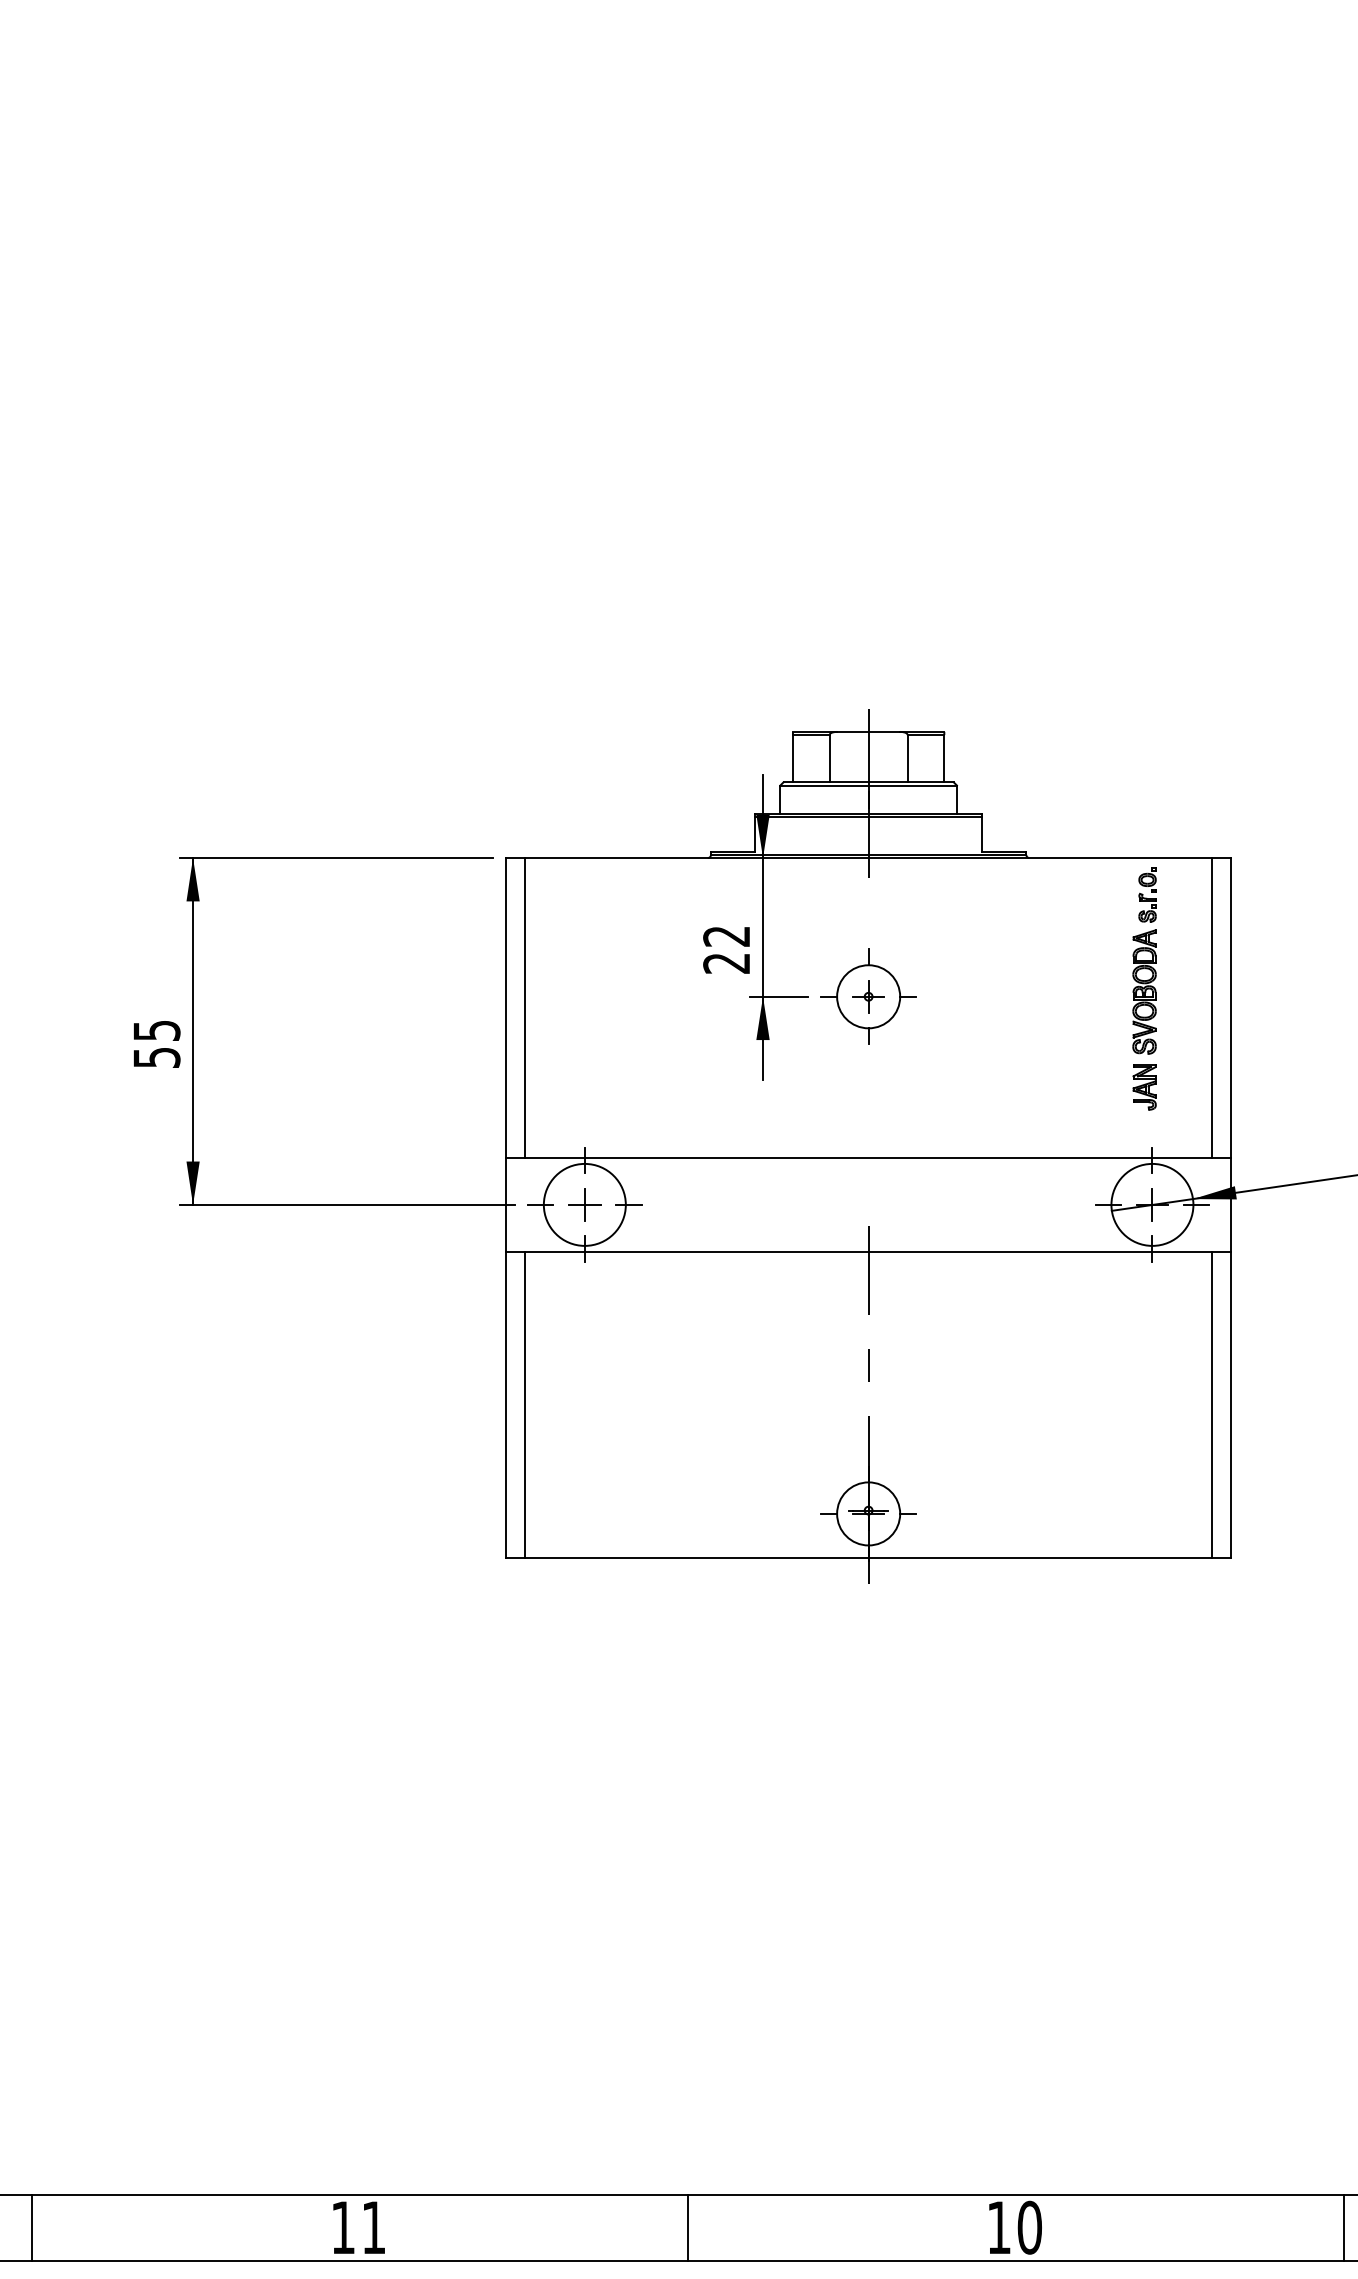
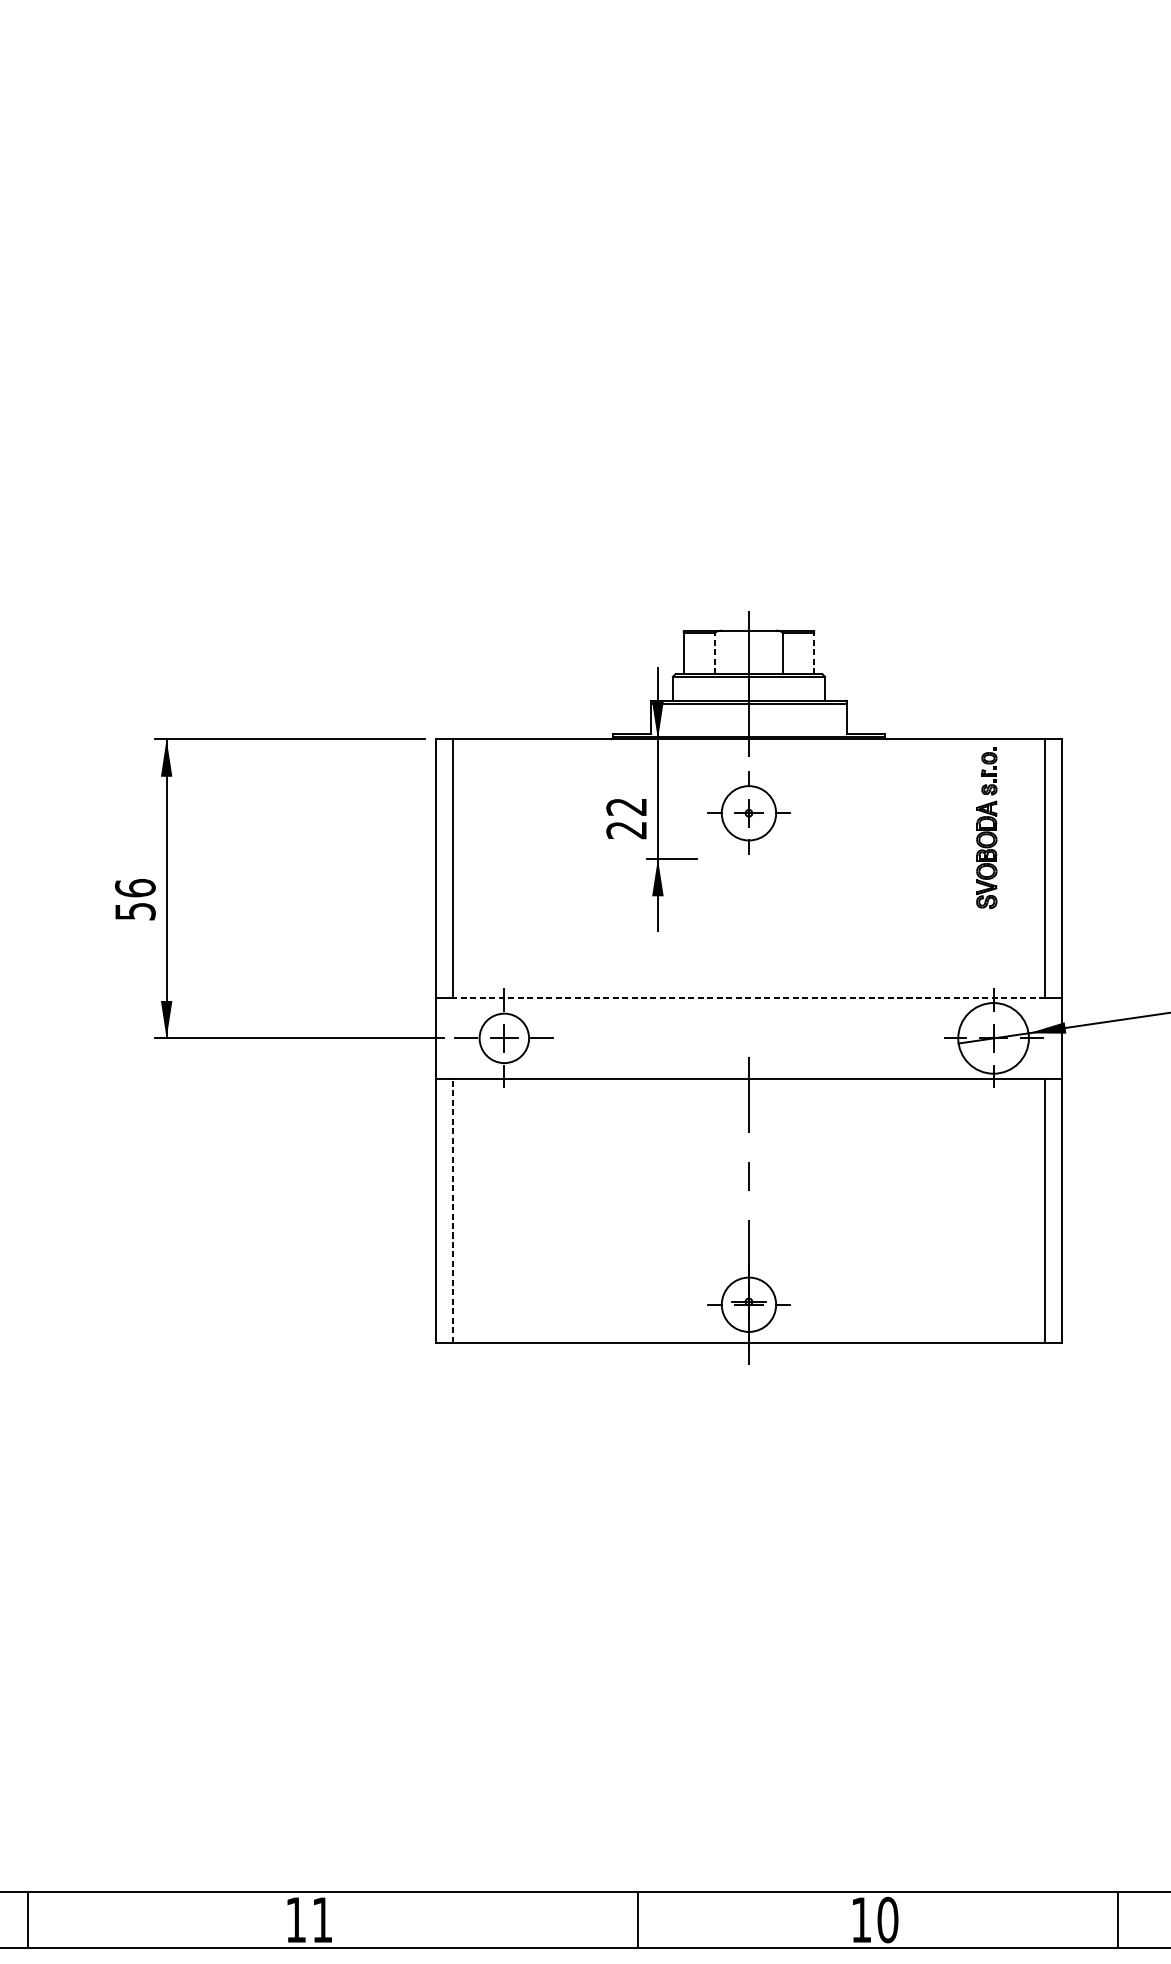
line: (829, 758) -> (715, 653), solid -> dashed
line: (944, 758) -> (814, 653), solid -> dashed
part: (868, 996) -> (748, 813), moved
text: (156, 1030) -> (135, 888), 55 -> 56
part: (1144, 1087) -> (986, 937), removed
line: (868, 1157) -> (748, 997), solid -> dashed
circle: (584, 1204) -> (504, 1038), size x0.7
line: (524, 1405) -> (452, 1211), solid -> dashed
line: (687, 2227) -> (637, 1919), moved
line: (1343, 2227) -> (1117, 1919), moved

